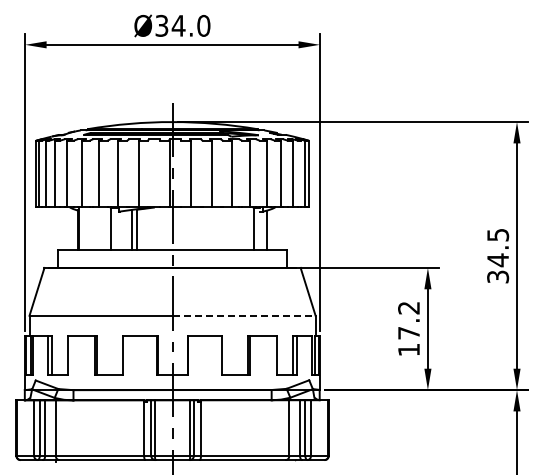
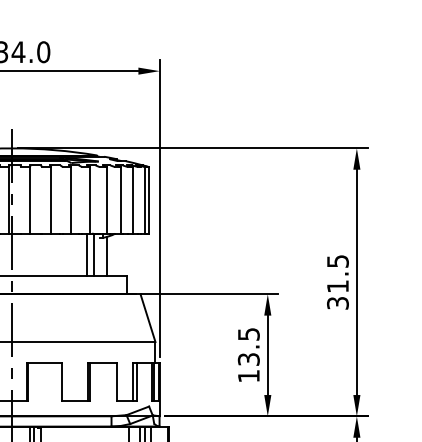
line: (247, 228) -> (87, 254), added
text: (497, 260) -> (337, 286), 34.5 -> 31.5
line: (244, 315) -> (84, 341), dashed -> solid
text: (409, 320) -> (249, 346), 17.2 -> 13.5

